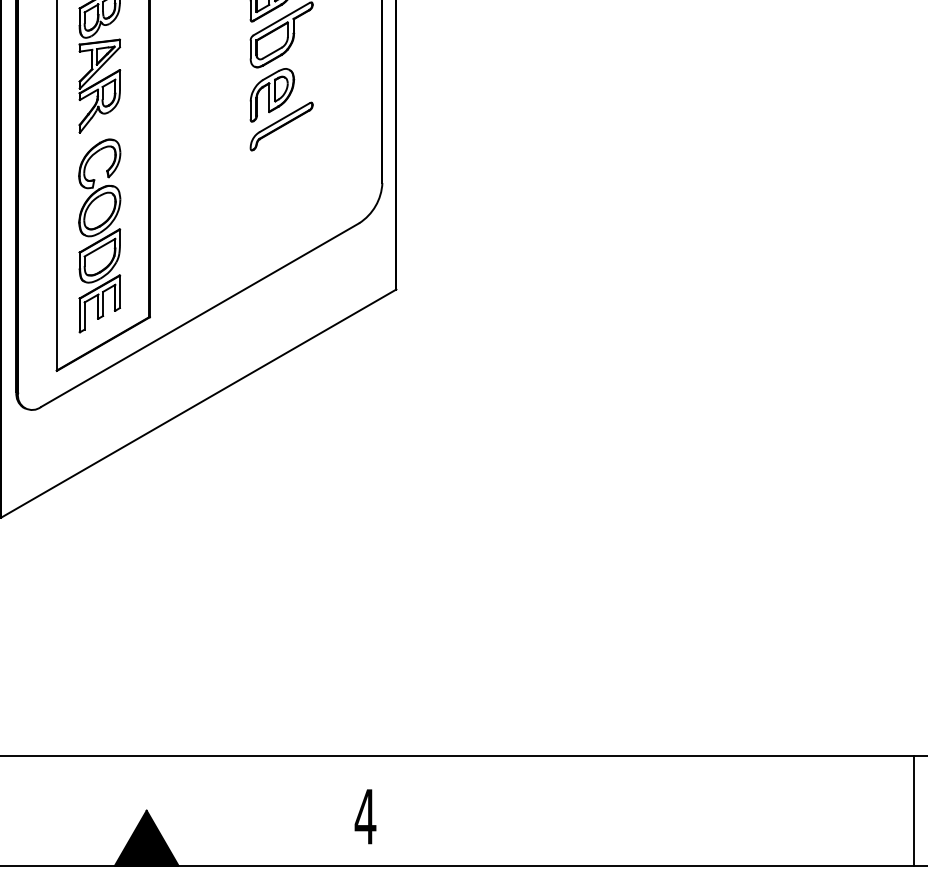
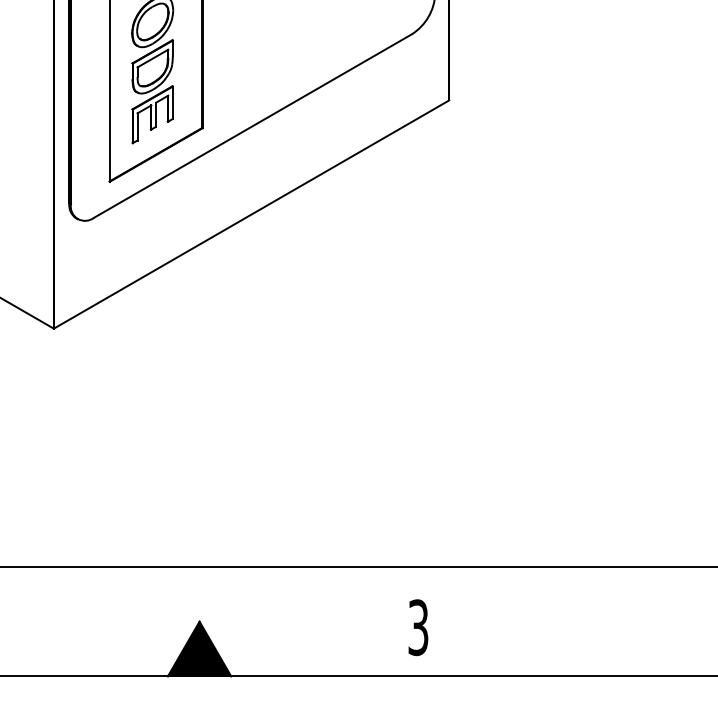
text: (365, 816) -> (418, 627), 4 -> 3

